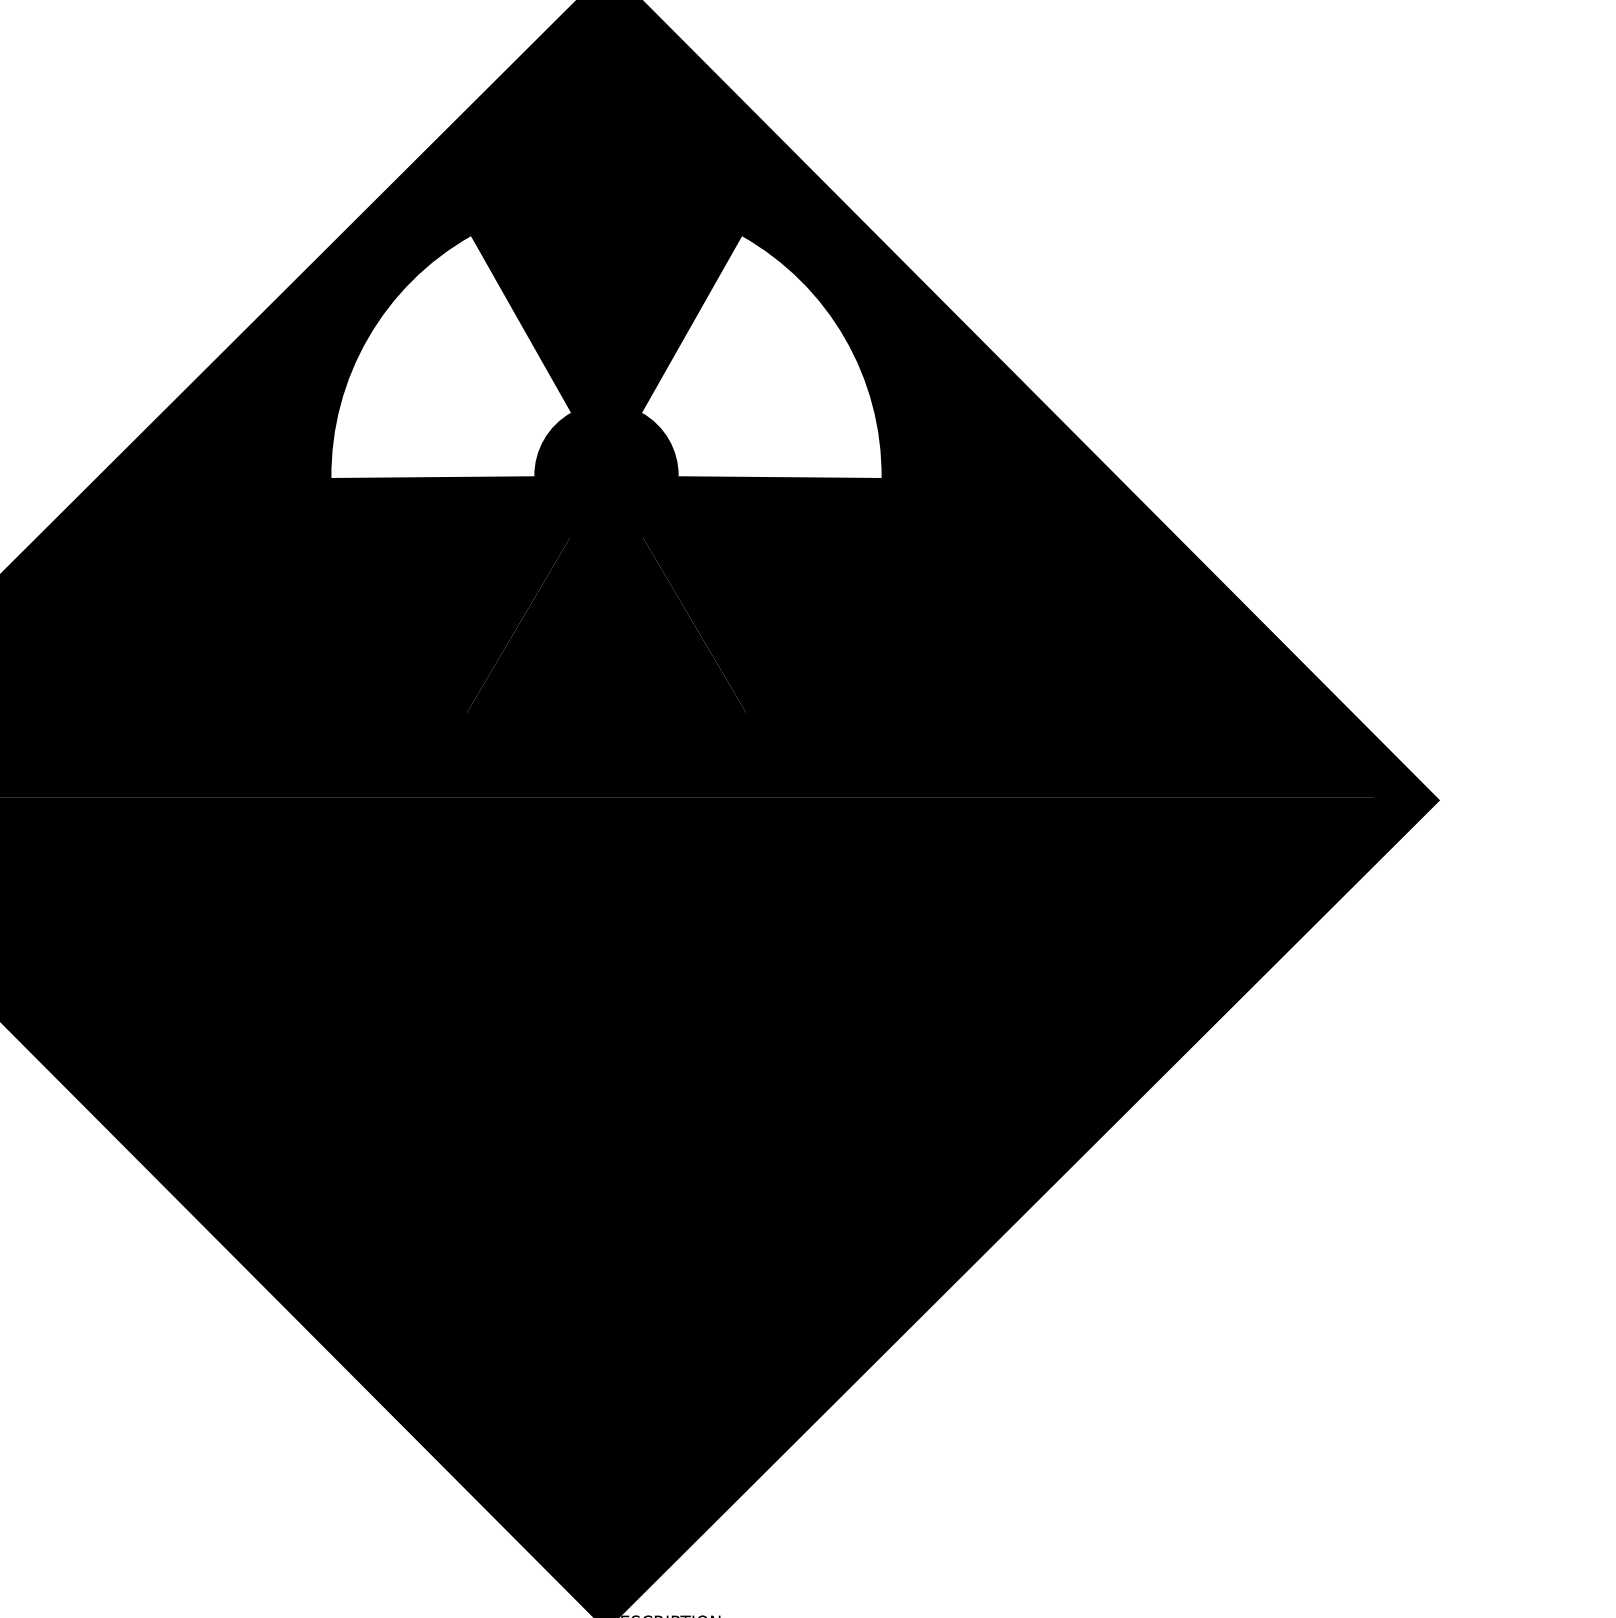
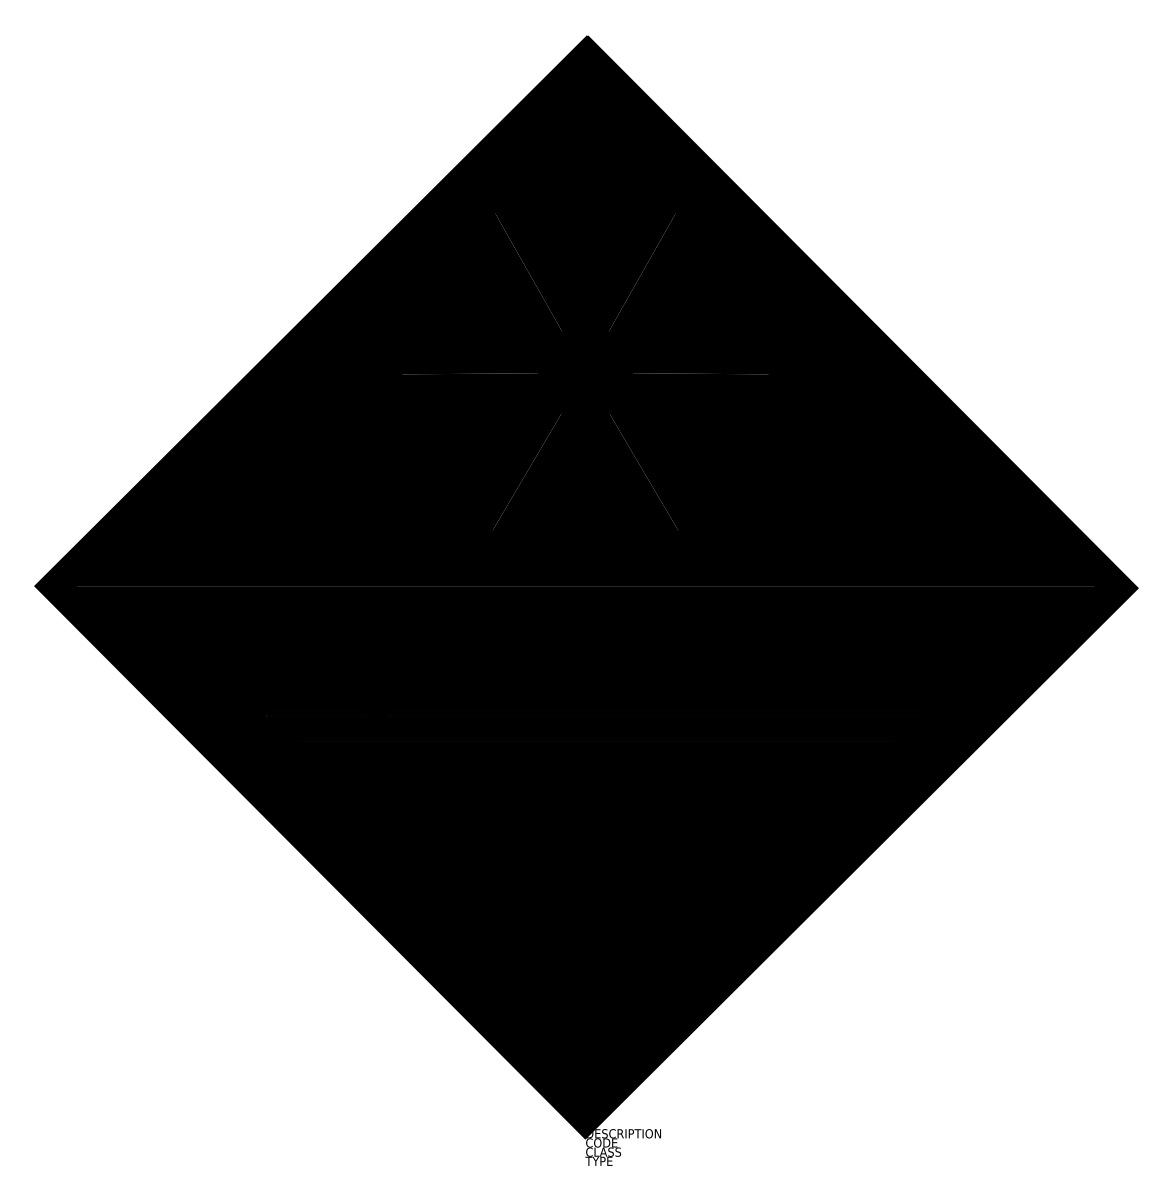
fill: (451, 356) -> (482, 293), added
fill: (761, 356) -> (688, 293), added

